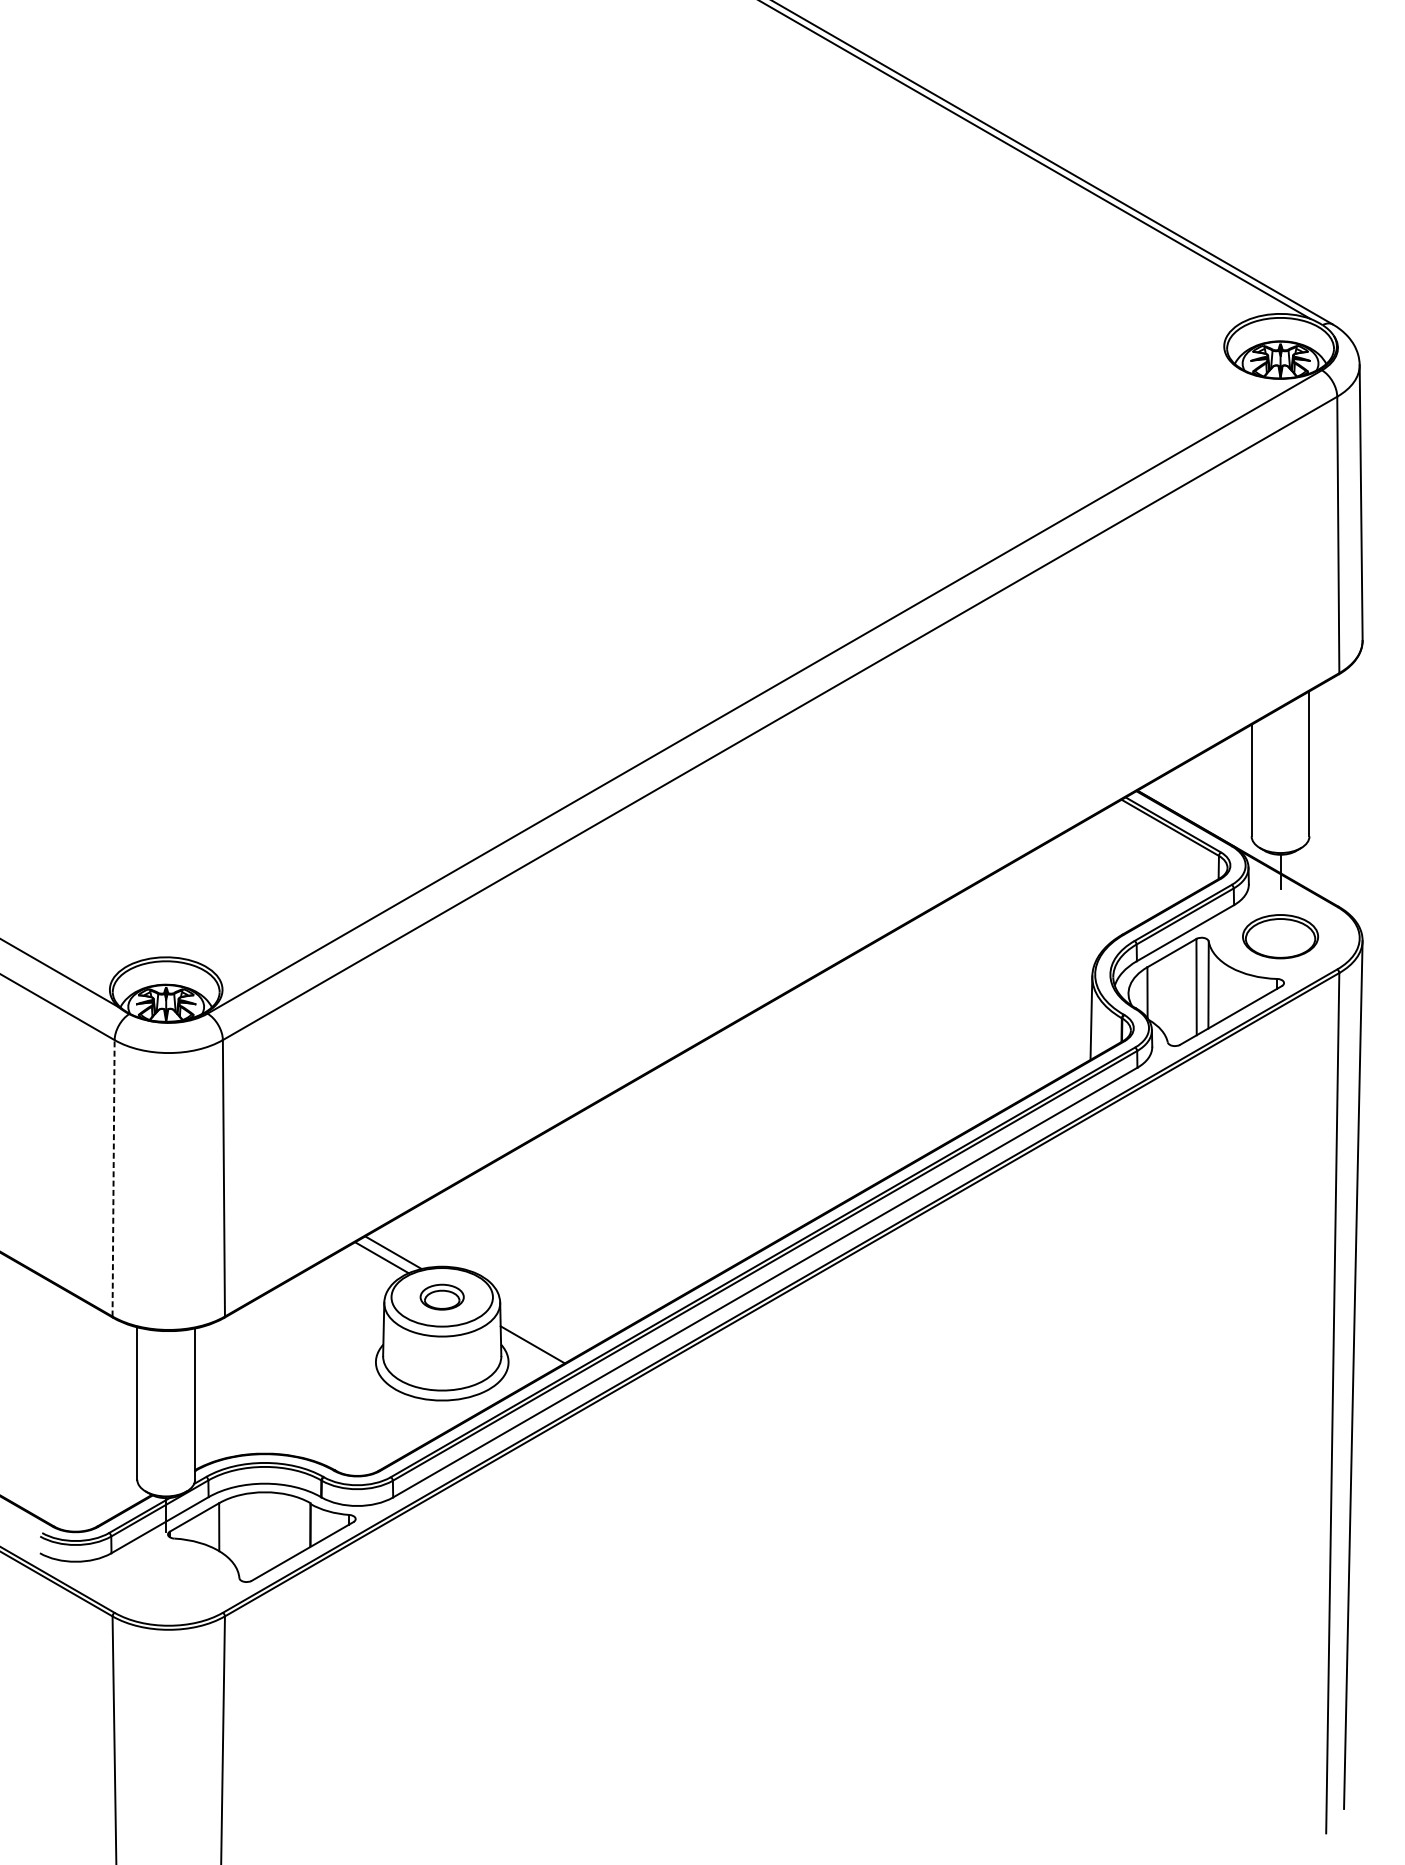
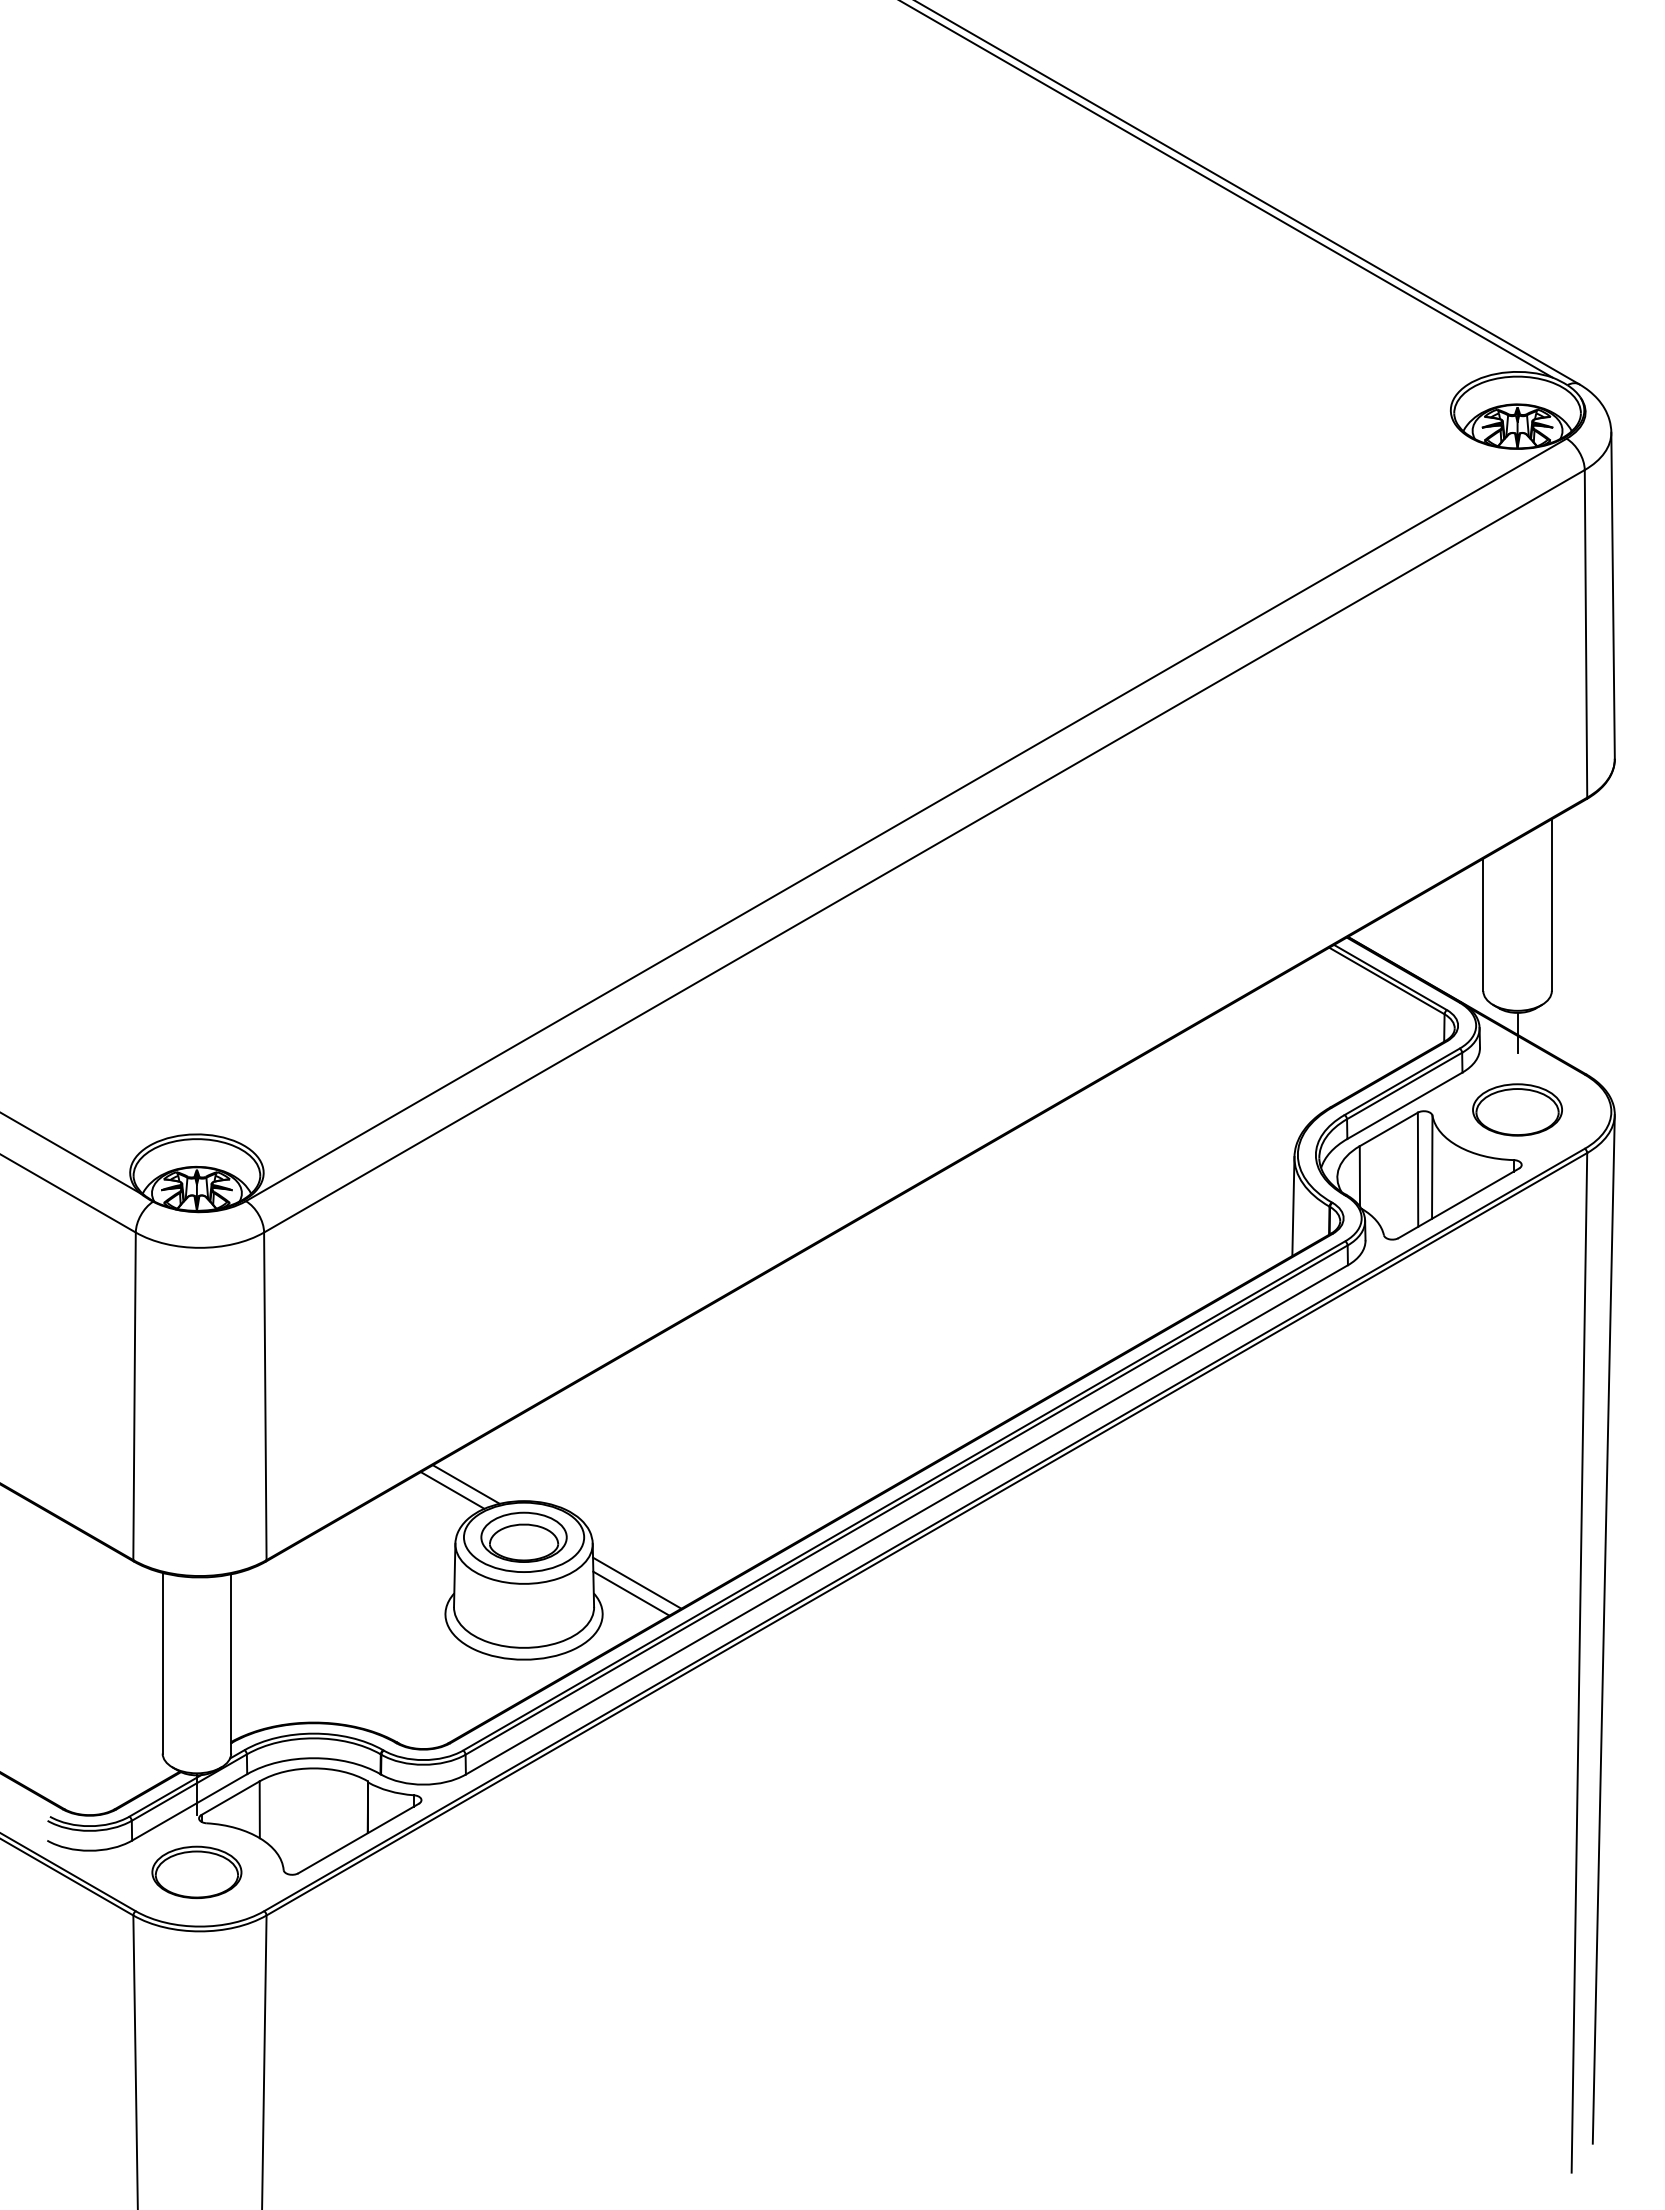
line: (113, 1178) -> (134, 1396), dashed -> solid
part: (441, 1296) -> (523, 1536), size x1.67
line: (537, 1335) -> (637, 1582), added
part: (165, 1580) -> (196, 1872), added

